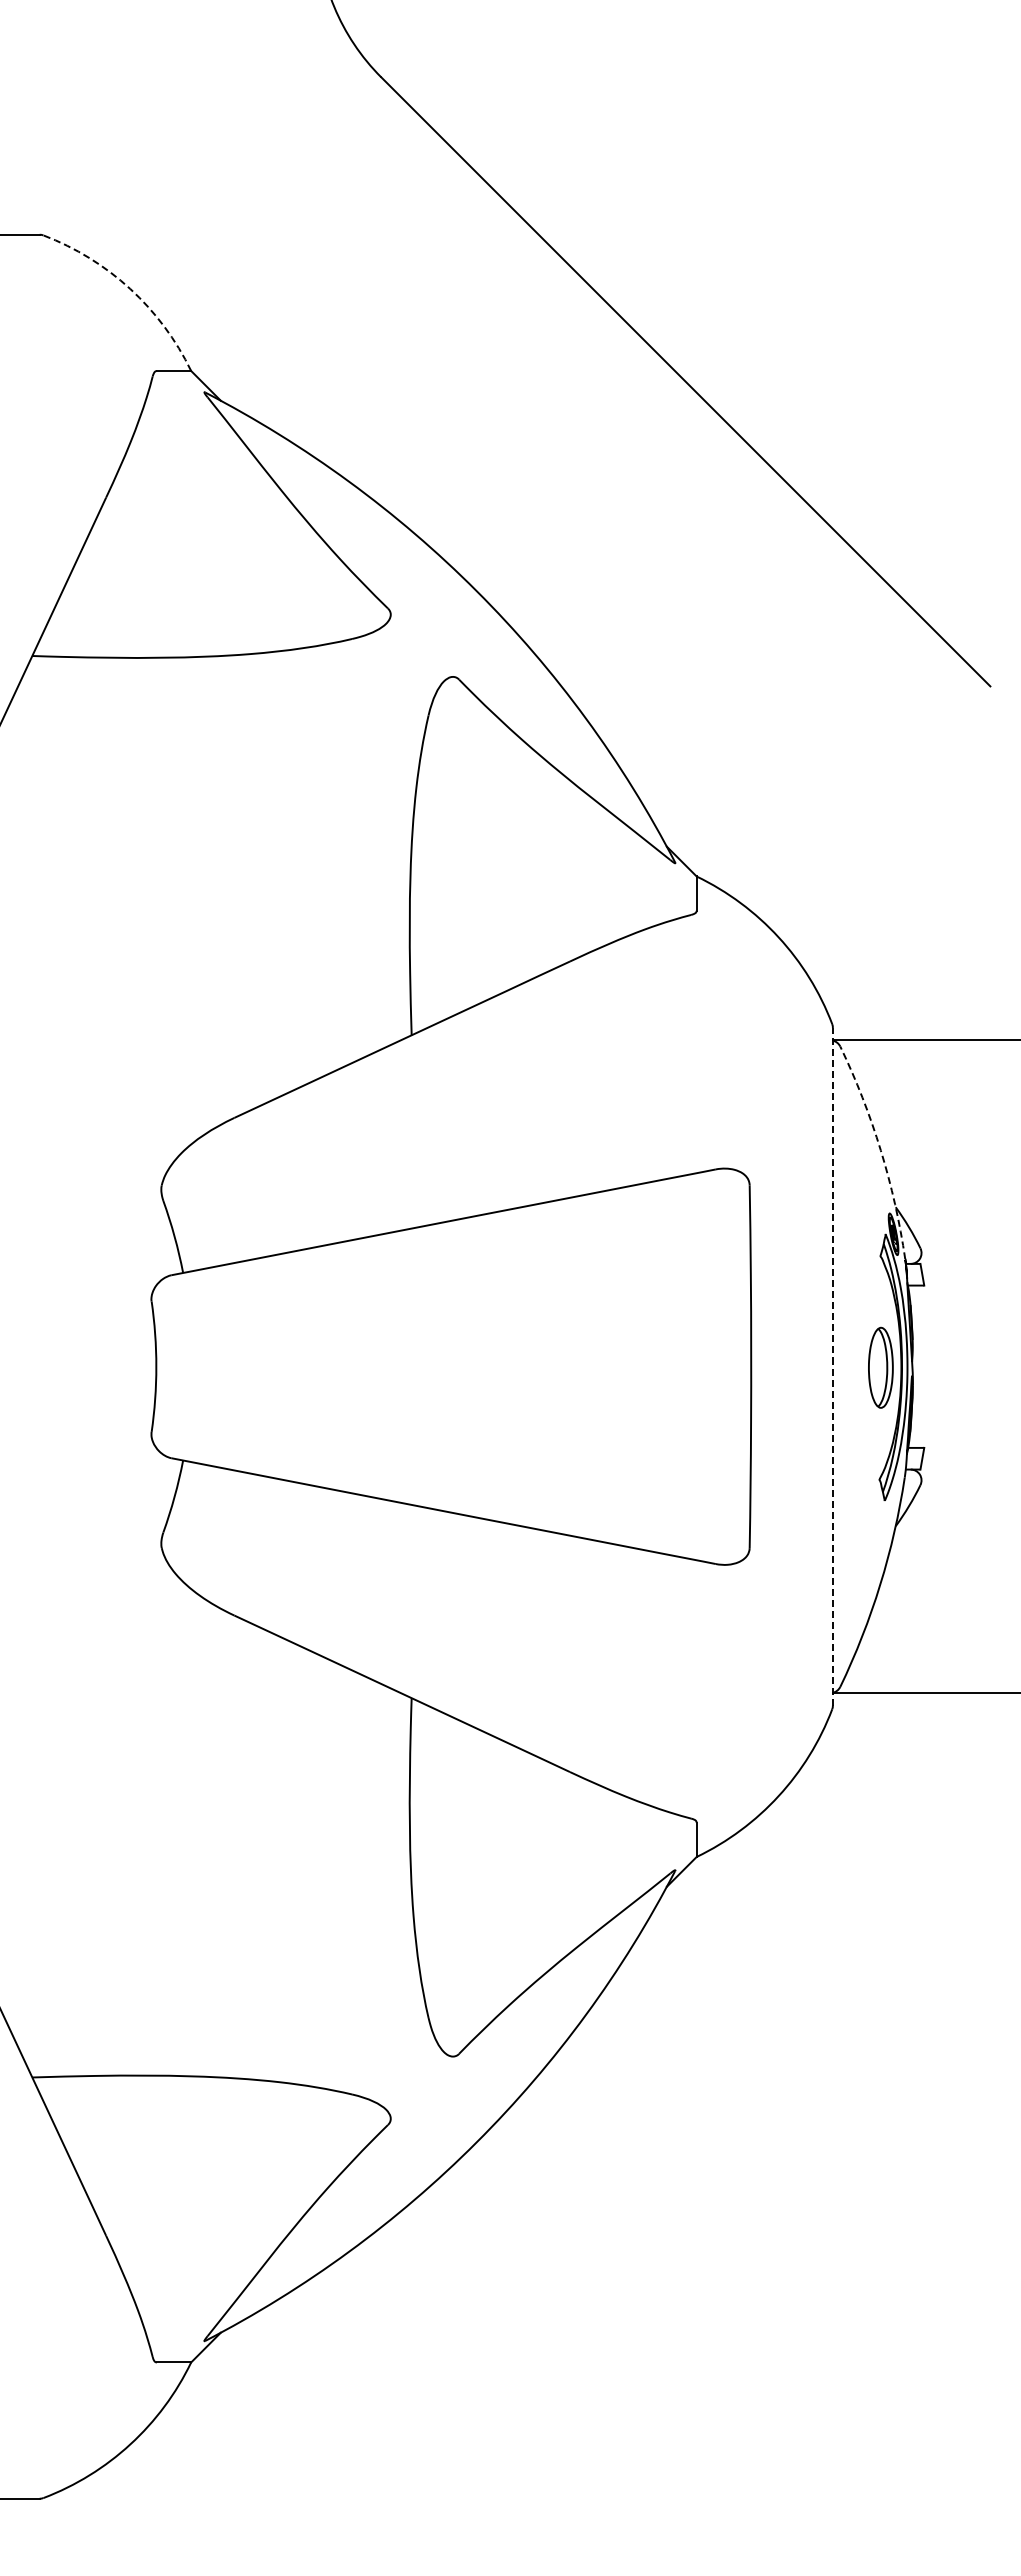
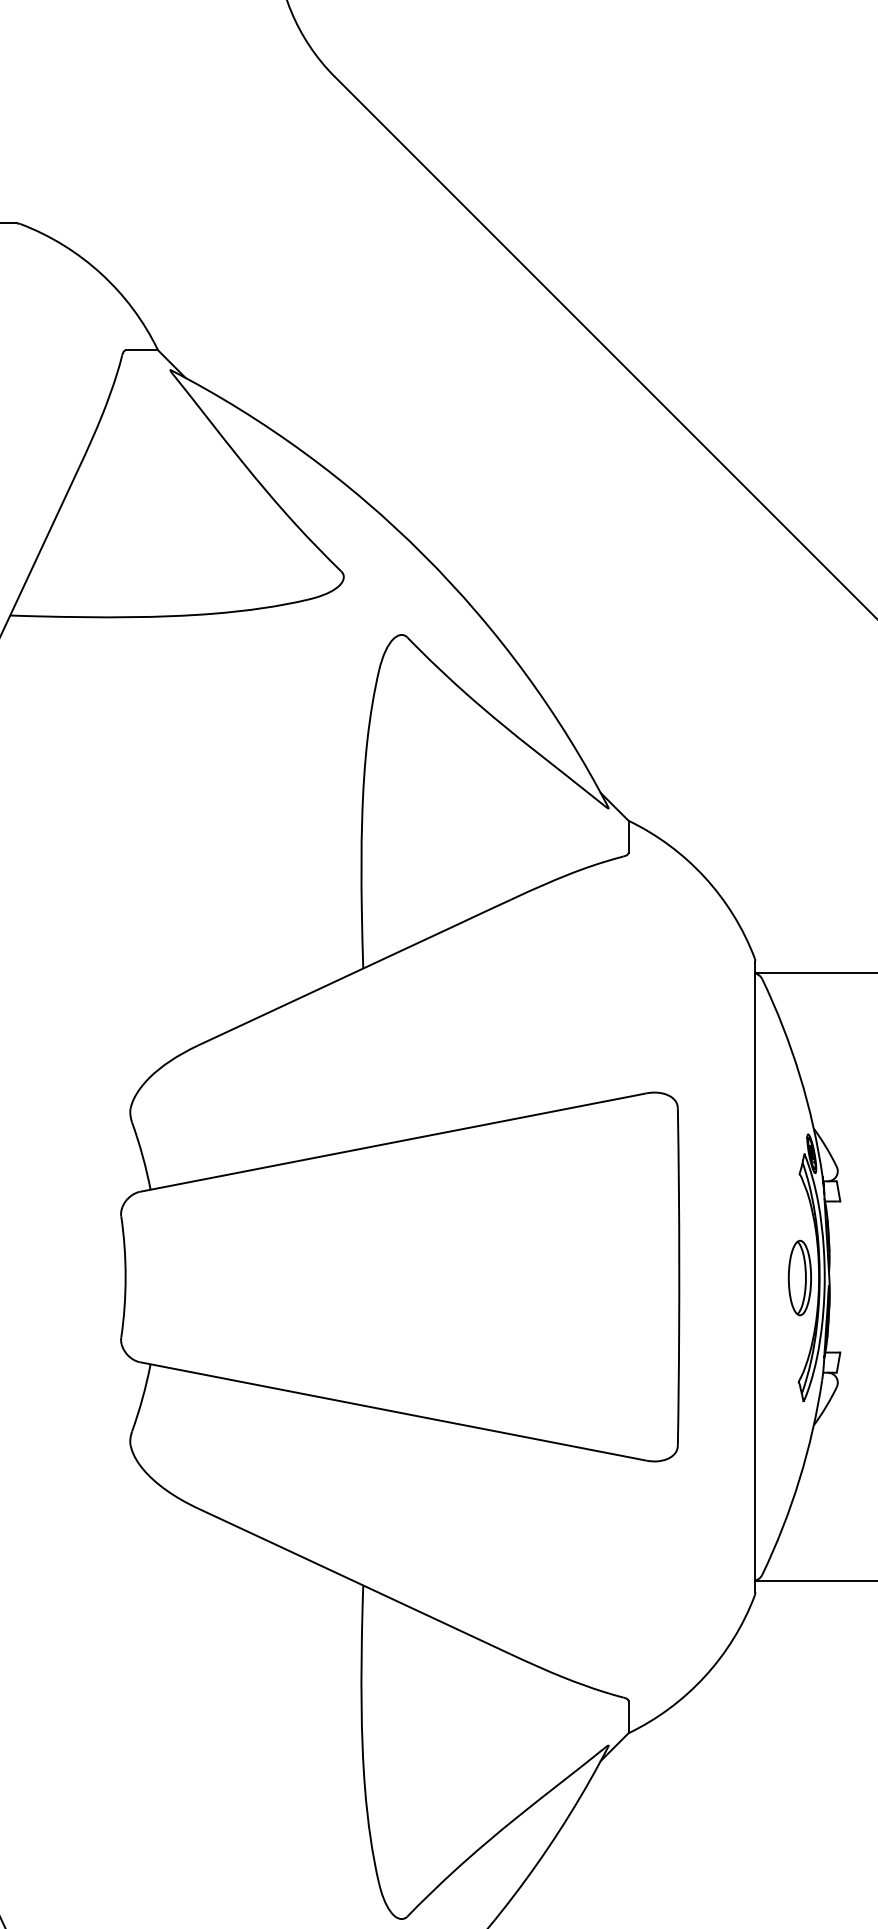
arc: (130, 289) -> (101, 274), dashed -> solid
arc: (880, 1150) -> (799, 1075), dashed -> solid
line: (832, 1366) -> (754, 1276), dashed -> solid

